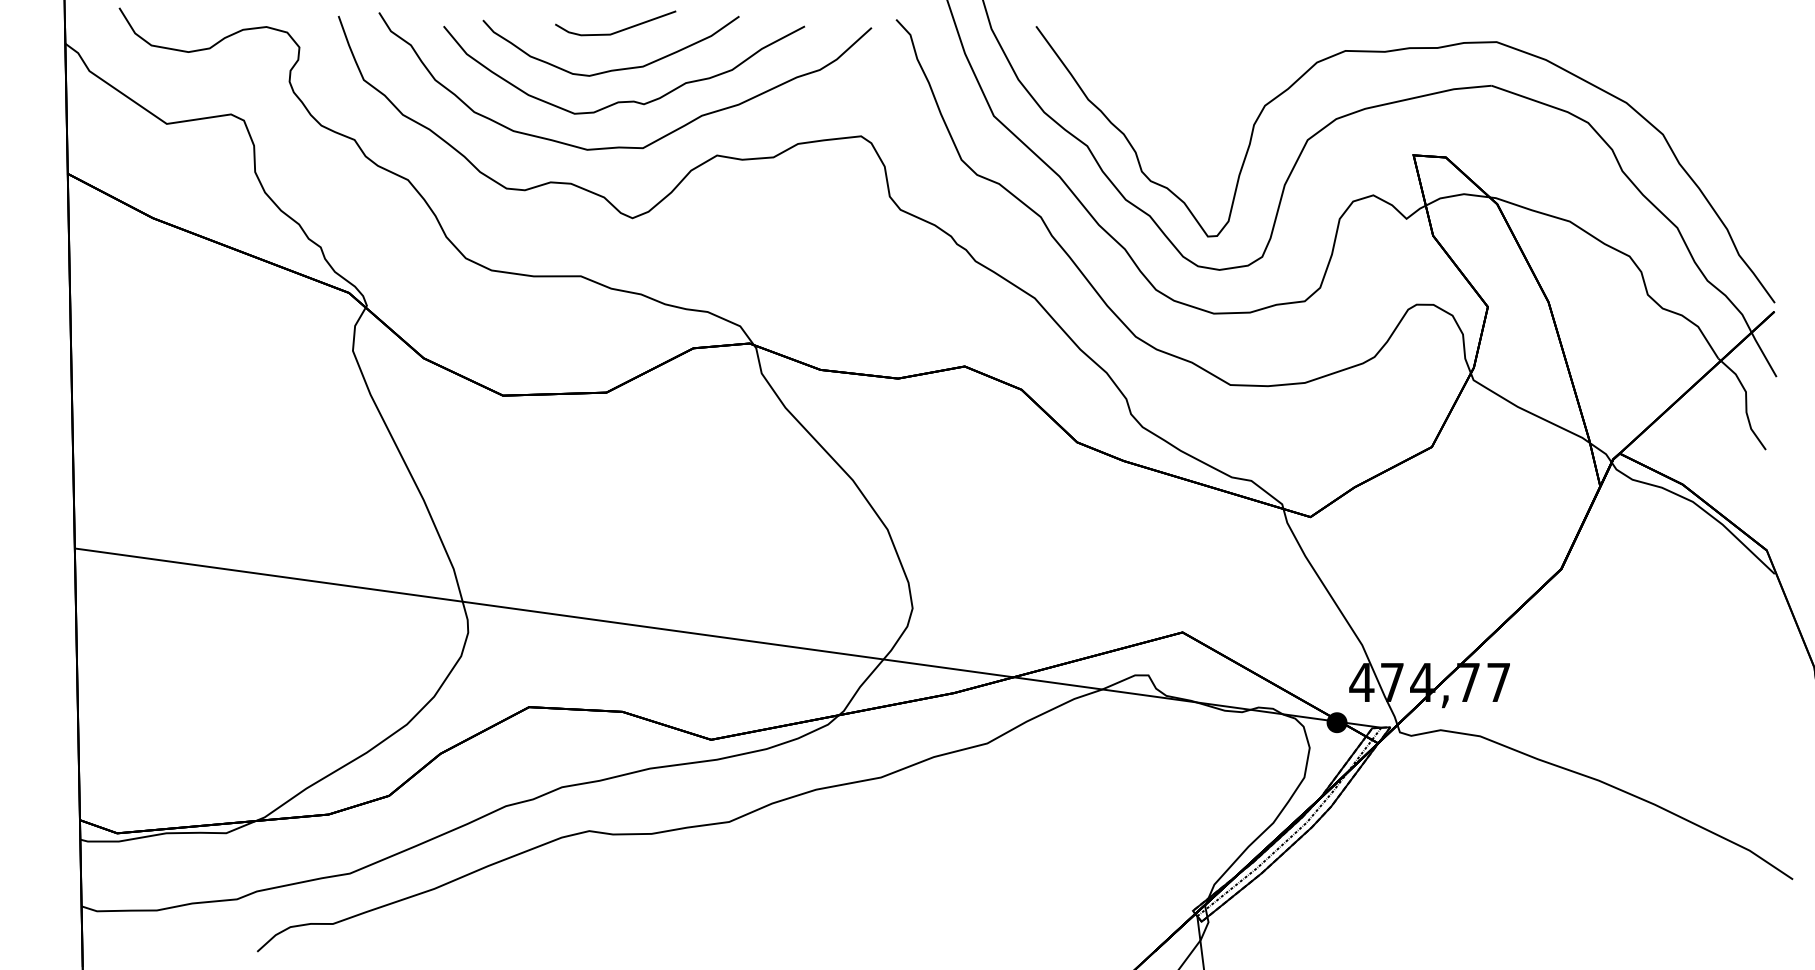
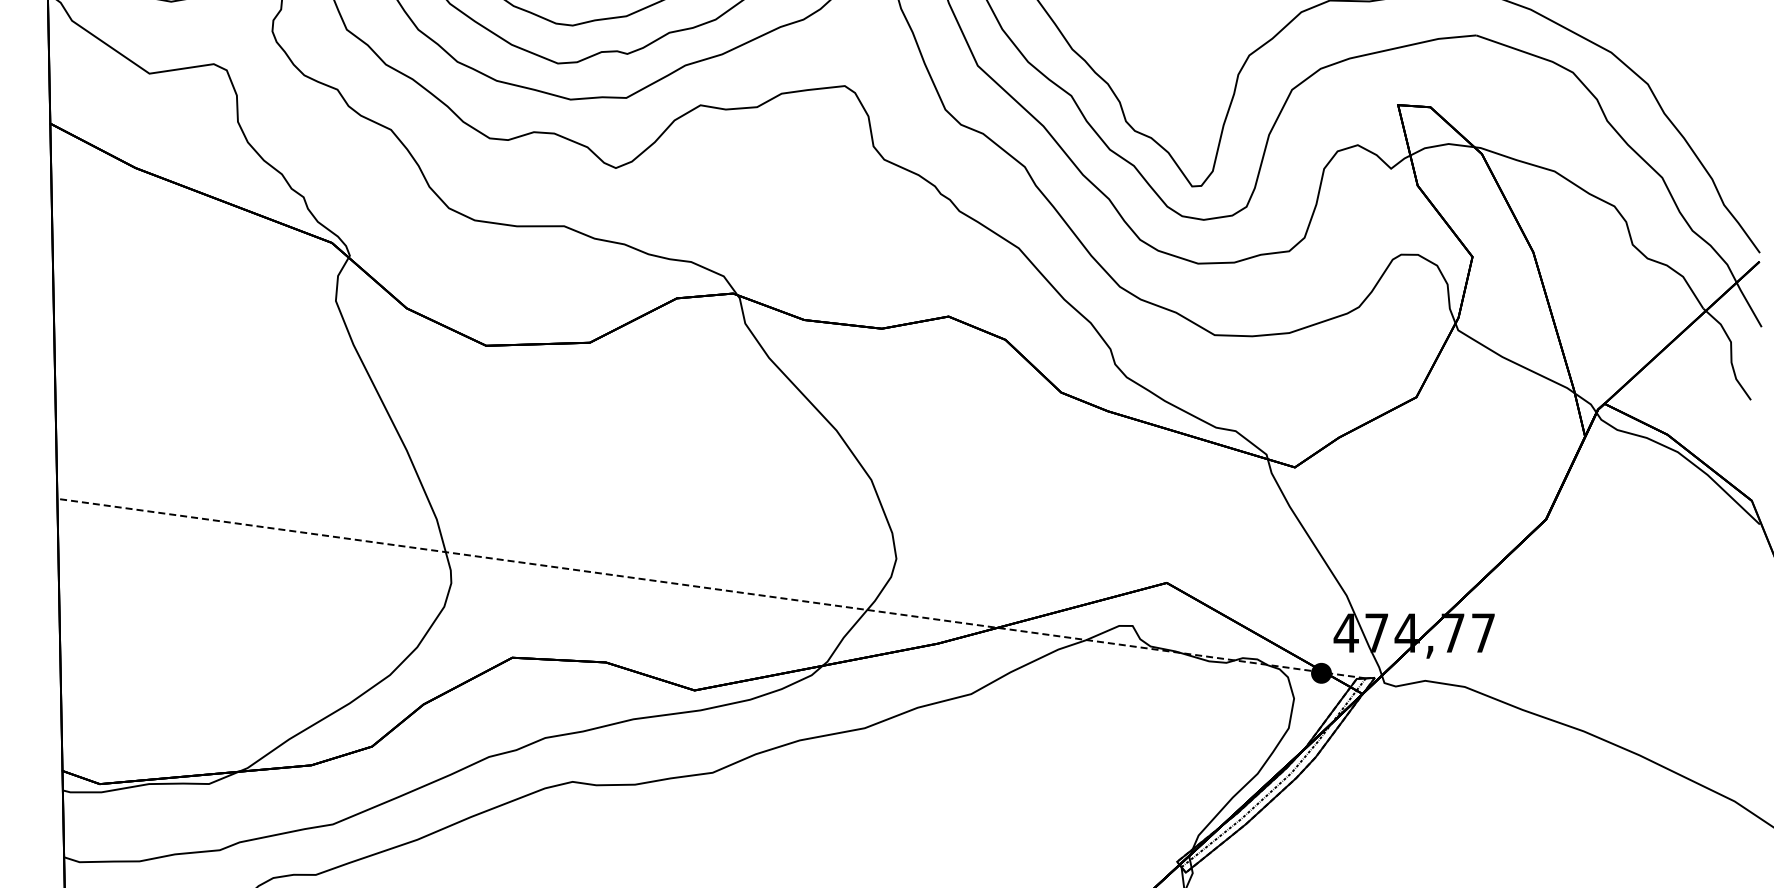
line: (727, 638) -> (711, 588), solid -> dashed

